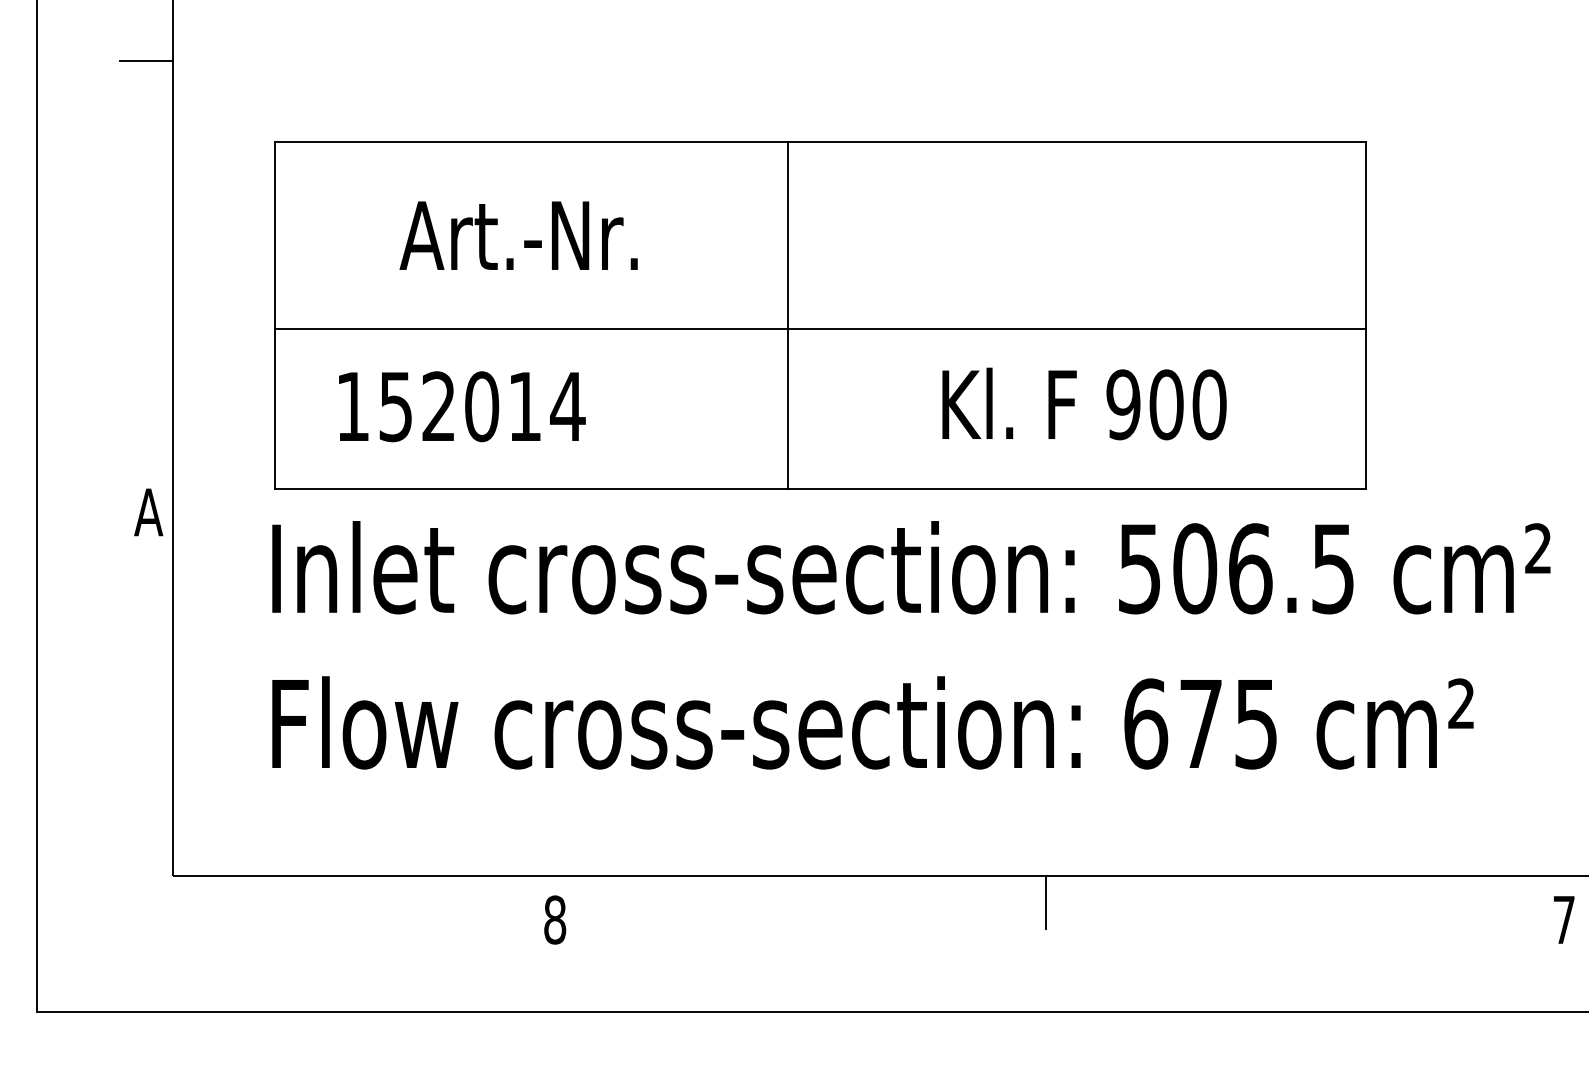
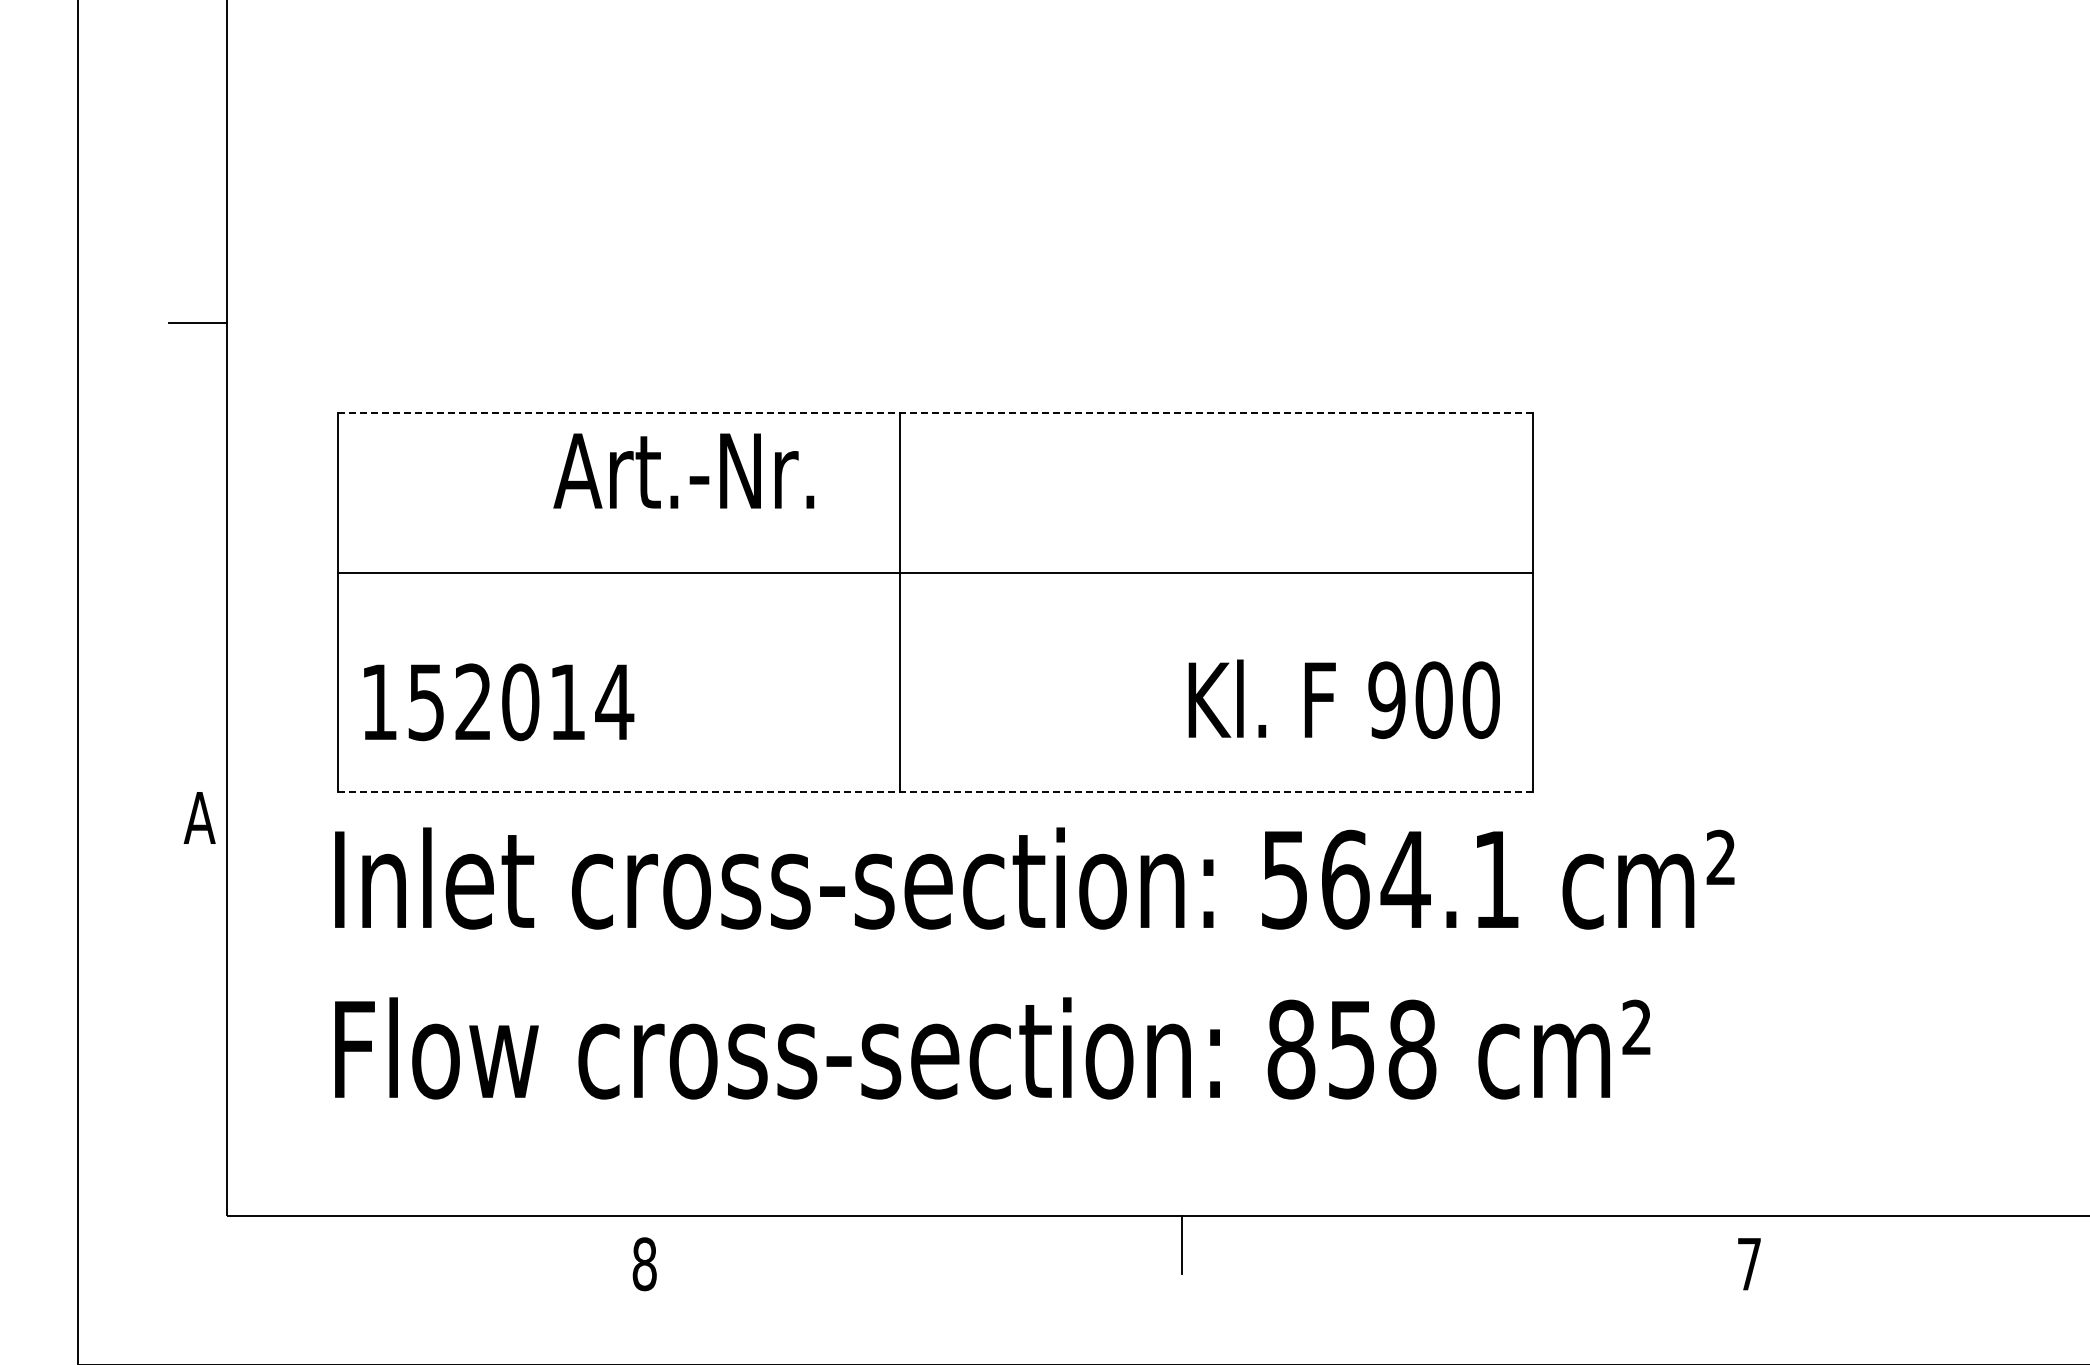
line: (820, 142) -> (935, 412), solid -> dashed
text: (518, 235) -> (683, 470), moved
line: (819, 328) -> (934, 572), moved
text: (1083, 403) -> (1343, 698), moved
text: (462, 406) -> (499, 702), moved
line: (820, 489) -> (935, 792), solid -> dashed
text: (1262, 568) -> (1419, 879), 506.5 -> 564.1
text: (1200, 723) -> (1351, 1049), 675 -> 858

